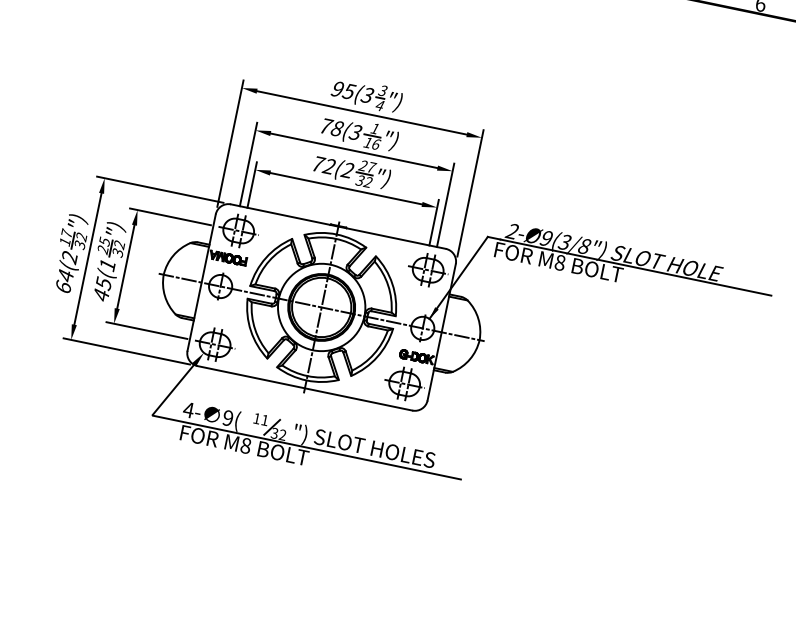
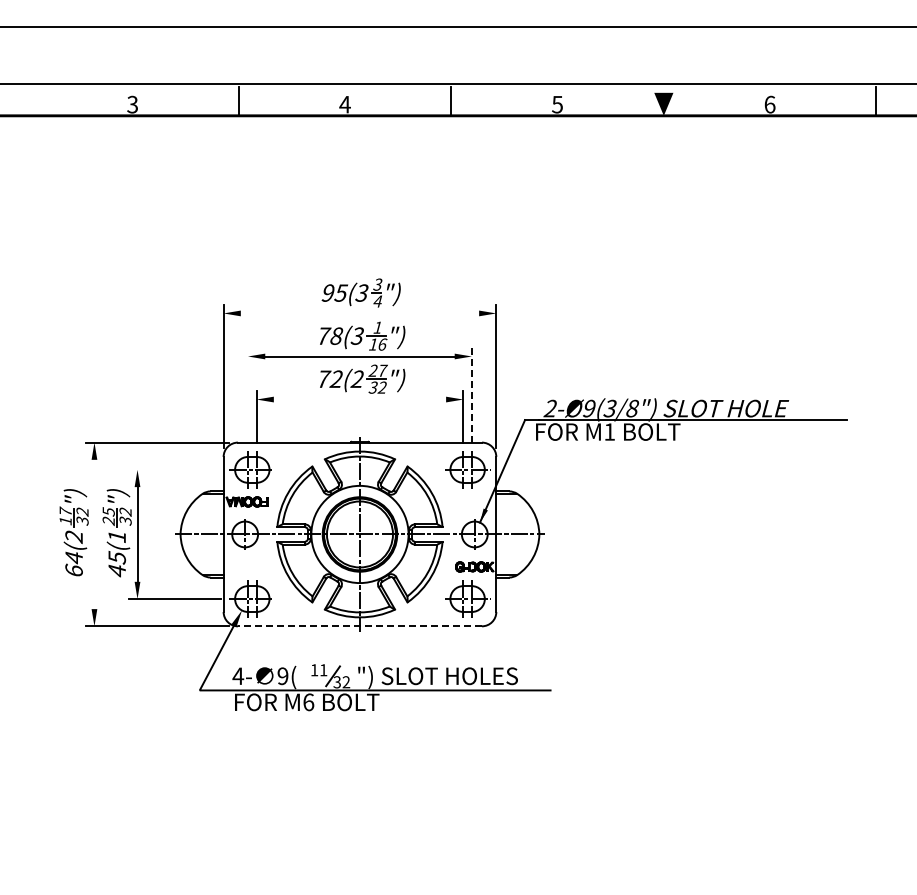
line: (361, 112) -> (359, 313), removed
line: (249, 163) -> (248, 394), removed
line: (345, 188) -> (359, 399), removed
line: (445, 204) -> (471, 394), solid -> dashed
line: (170, 216) -> (174, 469), removed
line: (87, 259) -> (94, 534), removed
text: (560, 262) -> (609, 431), M8 -> M1
line: (304, 388) -> (359, 626), solid -> dashed
text: (245, 445) -> (308, 702), M8 -> M6

